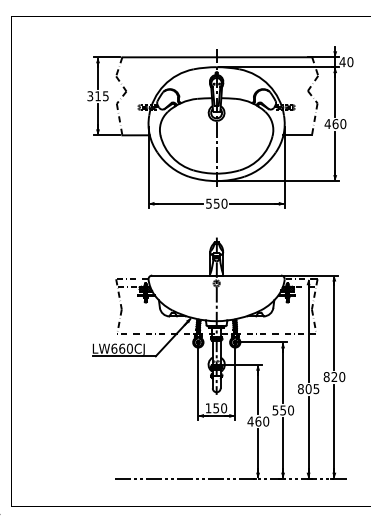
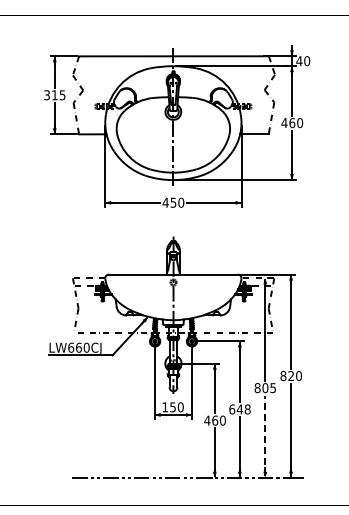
text: (208, 203) -> (165, 202), 550 -> 450
text: (283, 410) -> (240, 409), 550 -> 648
line: (308, 436) -> (265, 435), solid -> dashed

